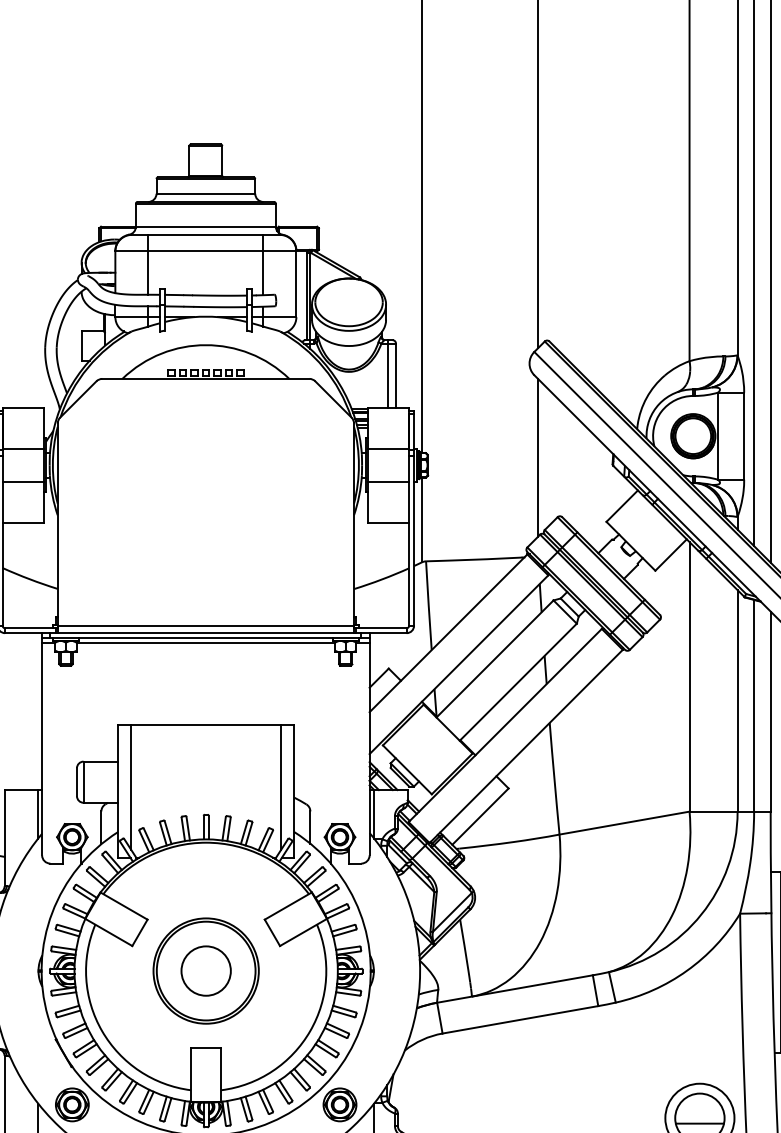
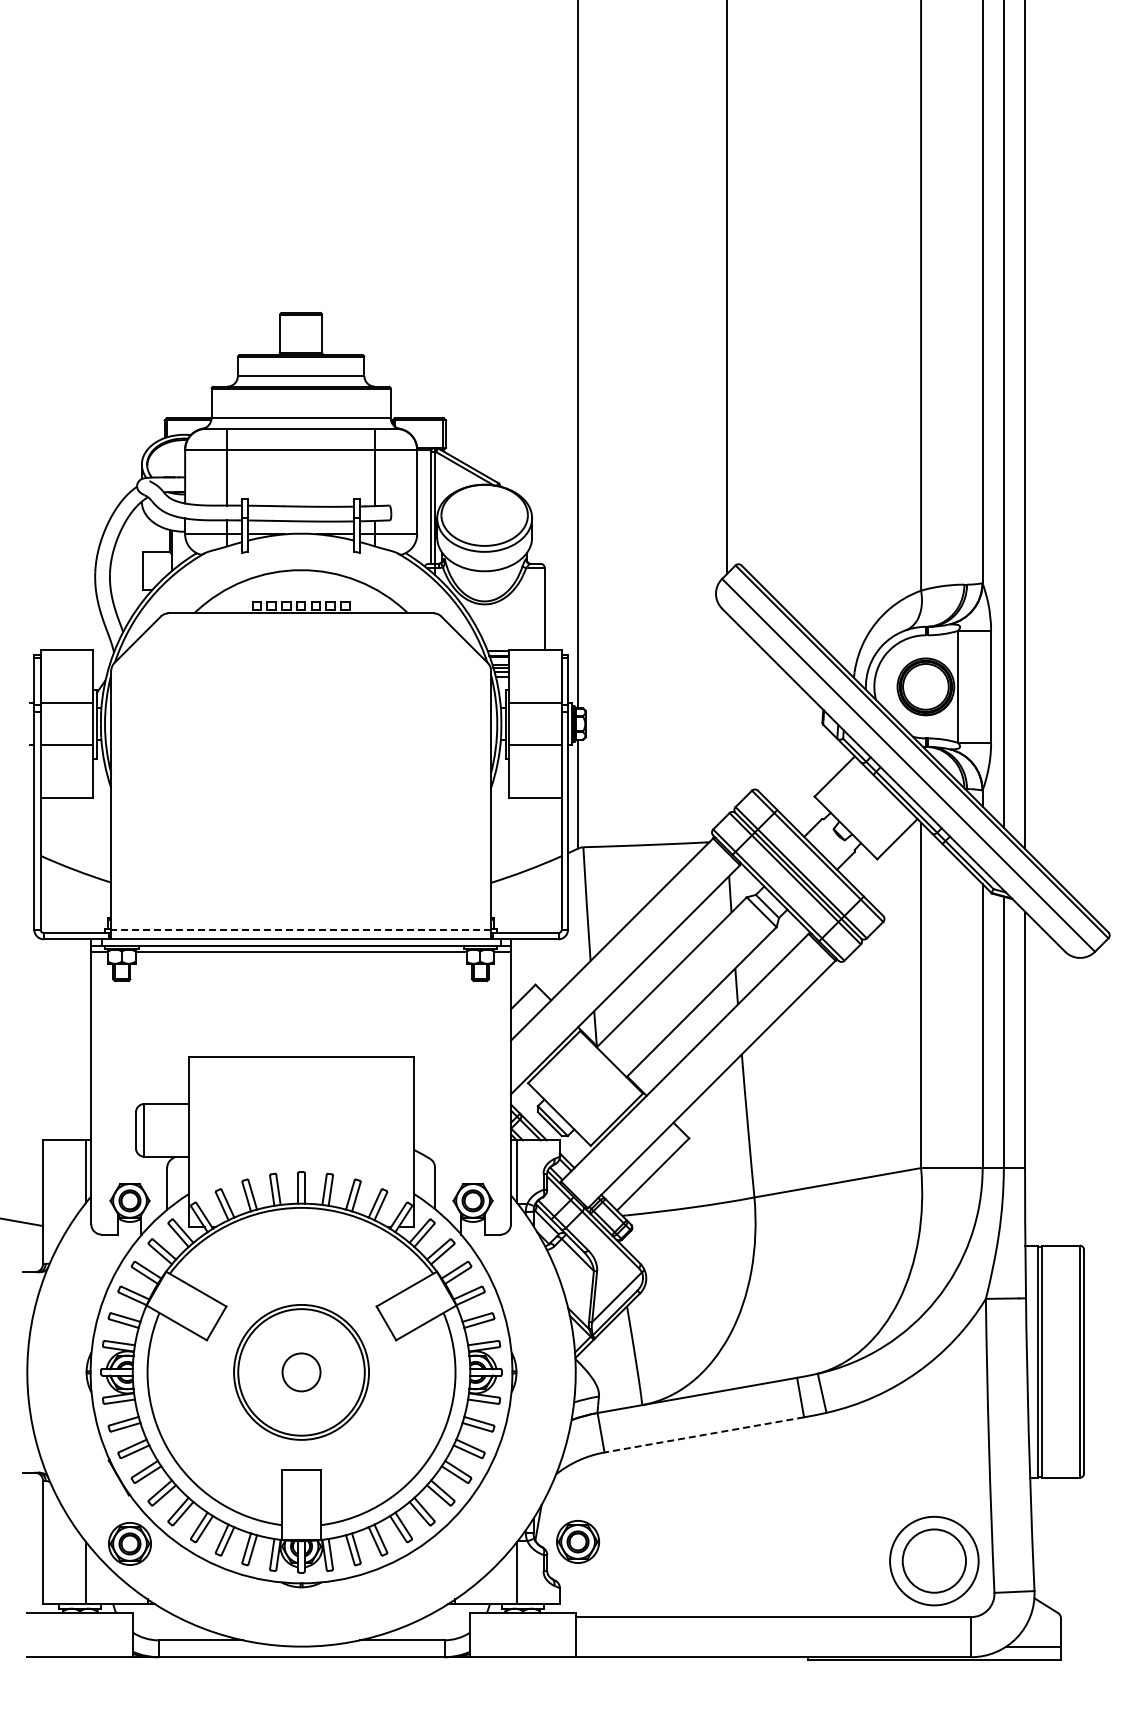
line: (387, 373) -> (534, 606), removed
line: (538, 457) -> (727, 714), removed
line: (206, 625) -> (301, 929), solid -> dashed
line: (131, 787) -> (205, 1136), removed
line: (281, 787) -> (397, 1136), removed
circle: (206, 971) -> (301, 1372), size x0.6
line: (519, 1019) -> (703, 1434), solid -> dashed
part: (339, 1104) -> (577, 1541), moved
line: (700, 1123) -> (934, 1567), removed

